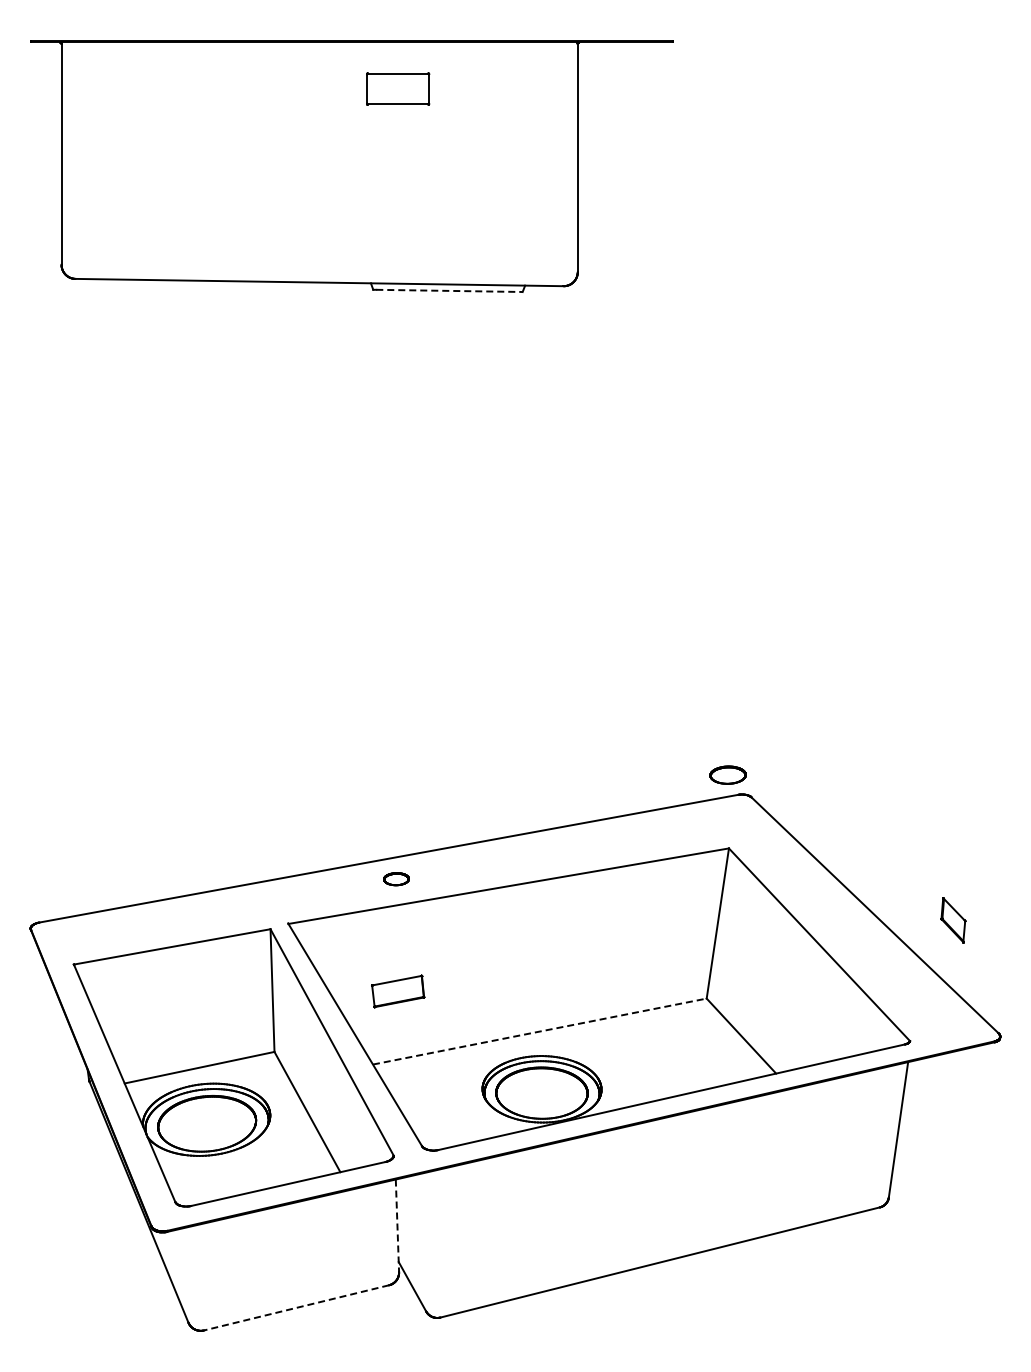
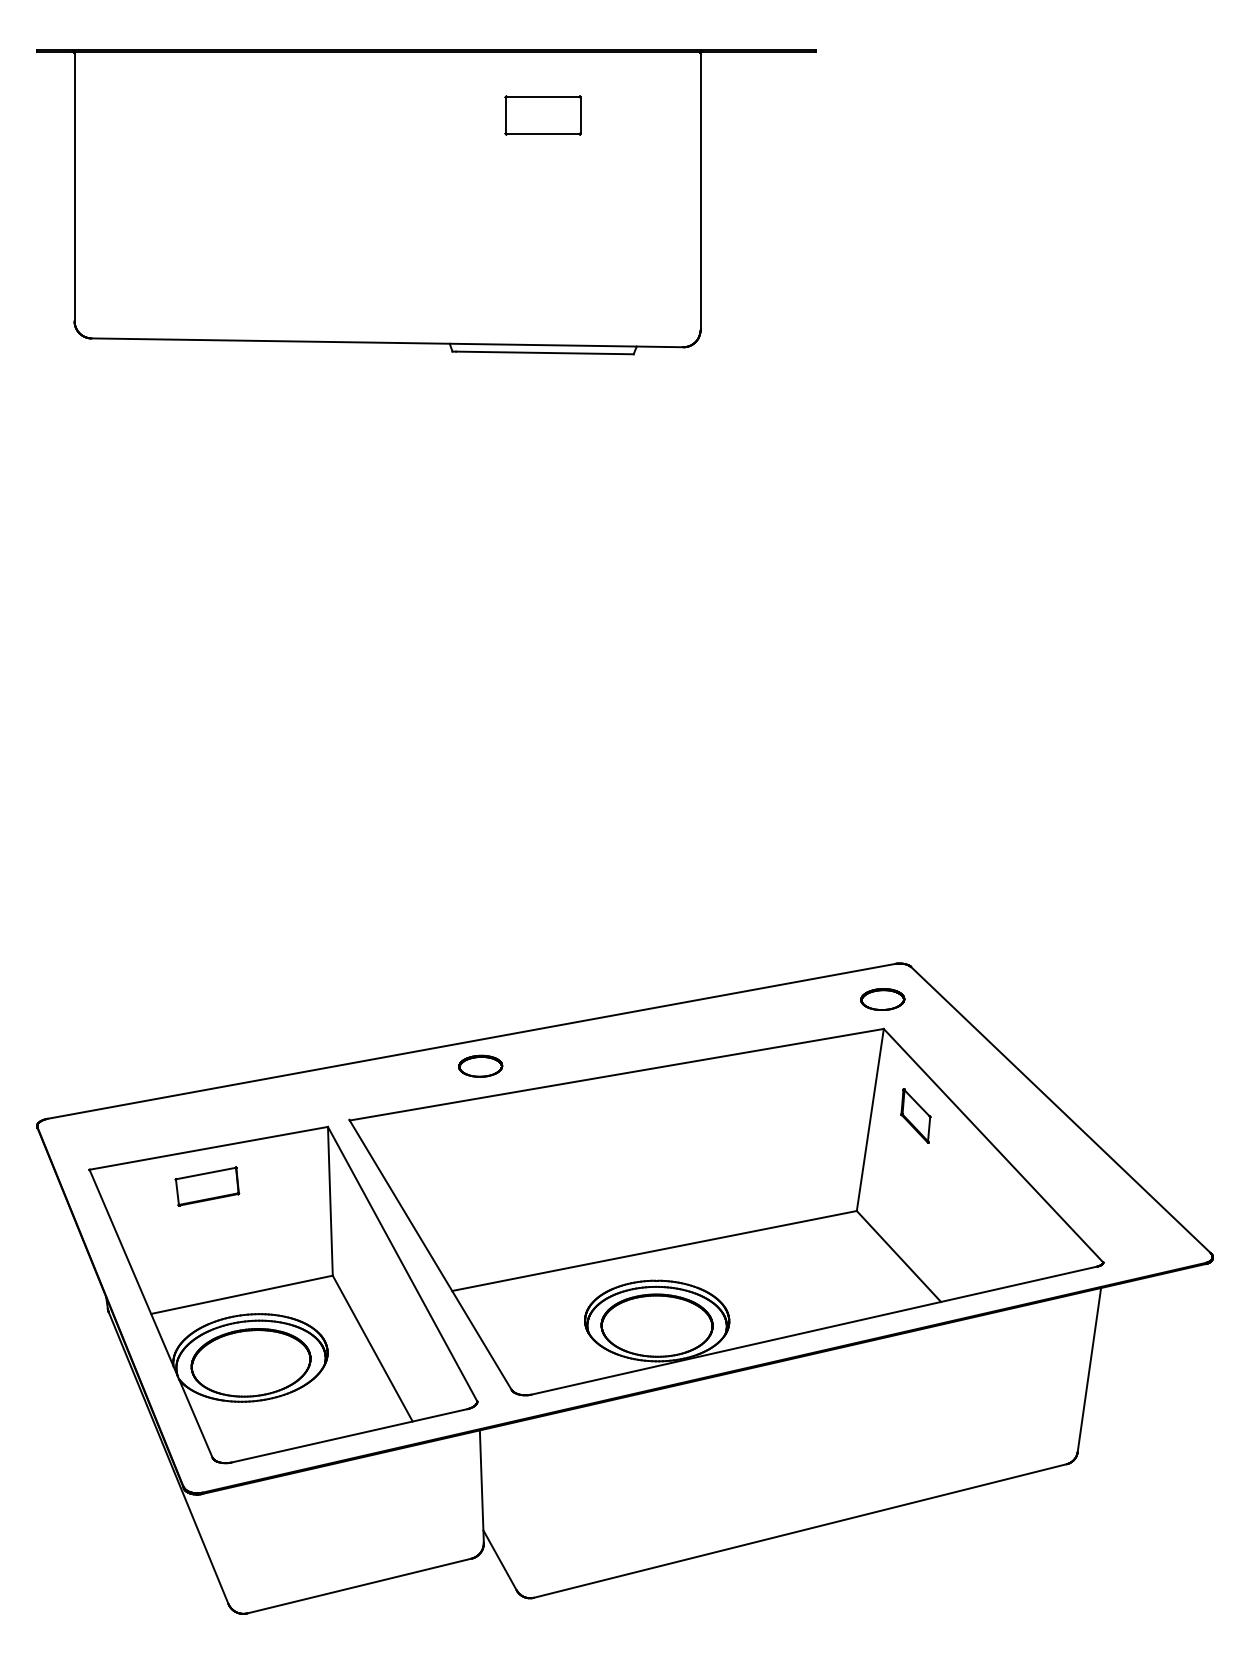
part: (398, 88) -> (543, 114), moved
line: (449, 290) -> (544, 352), dashed -> solid
part: (727, 774) -> (882, 998), moved
part: (396, 878) -> (480, 1065), size x1.43
part: (953, 920) -> (916, 1116), moved
part: (398, 991) -> (207, 1186), moved
line: (540, 1031) -> (655, 1250), dashed -> solid
line: (397, 1226) -> (481, 1487), dashed -> solid
line: (296, 1307) -> (359, 1585), dashed -> solid

